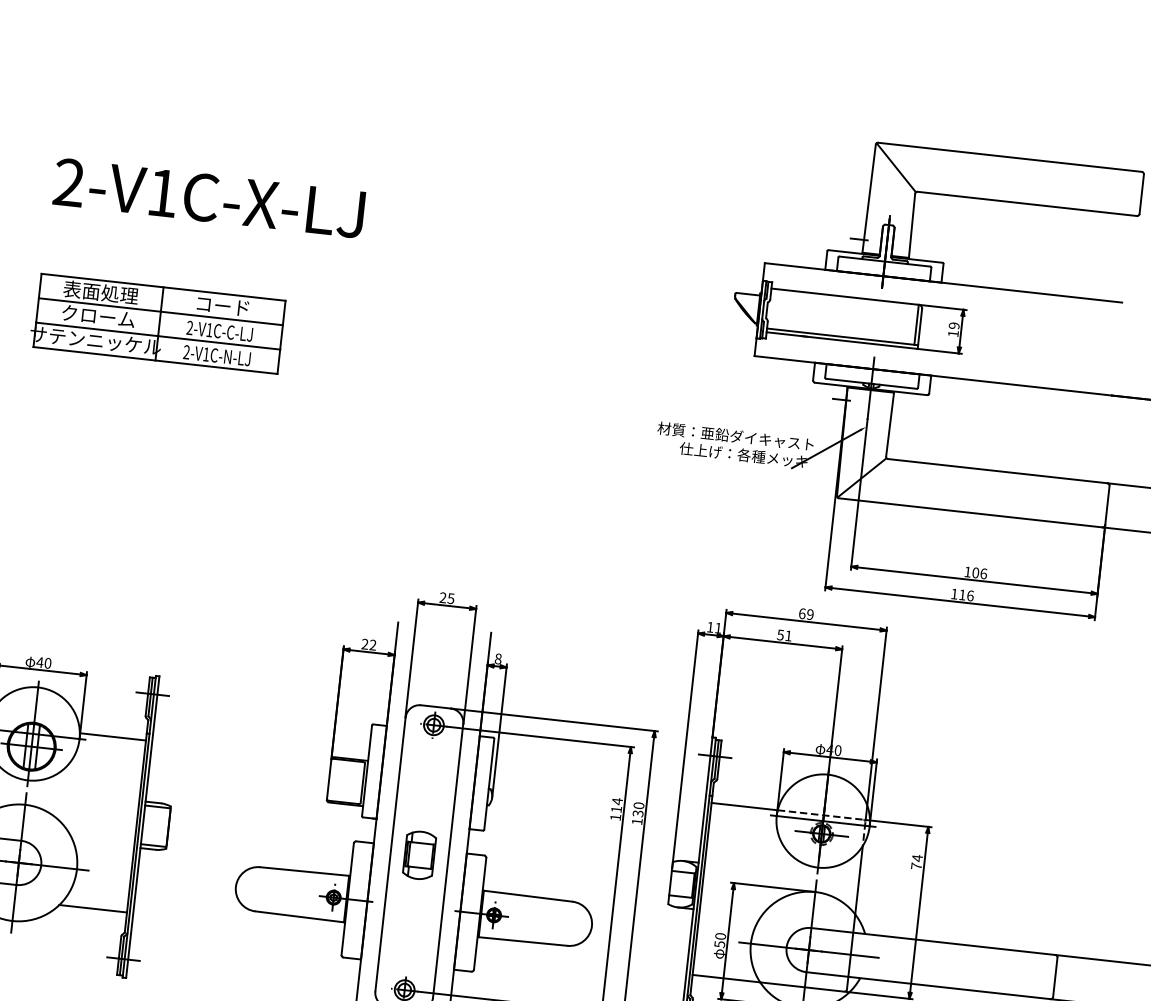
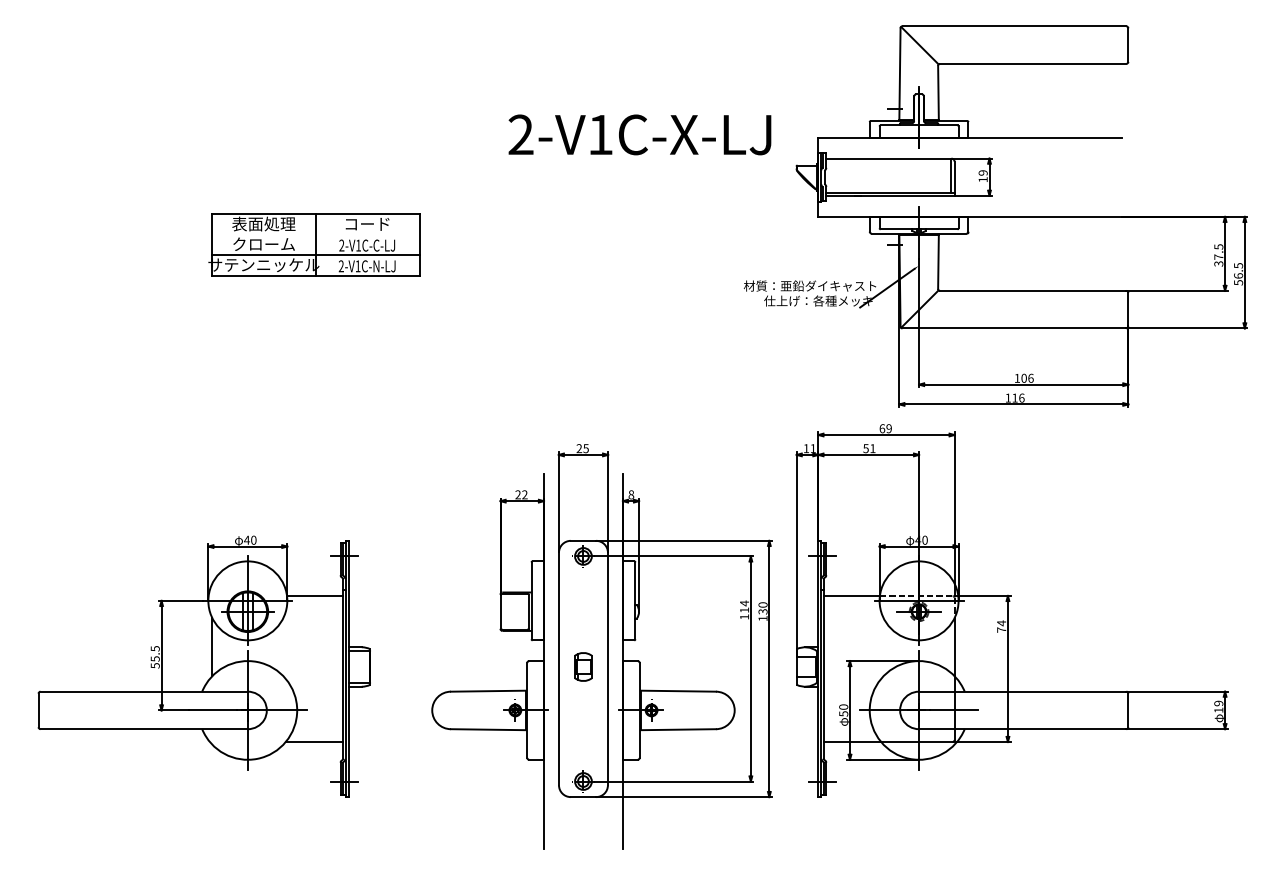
text: (208, 197) -> (639, 134), moved
line: (160, 311) -> (315, 234), removed
part: (419, 854) -> (583, 666), size x0.7

